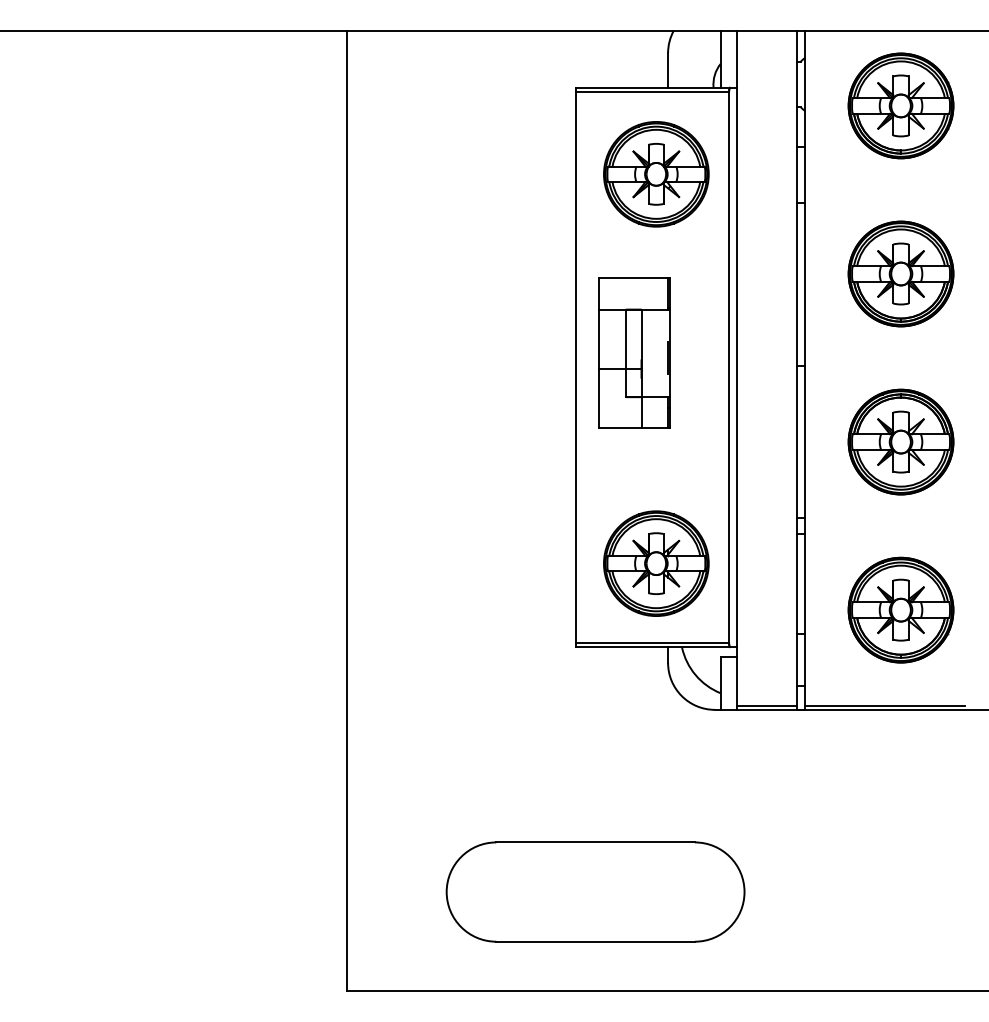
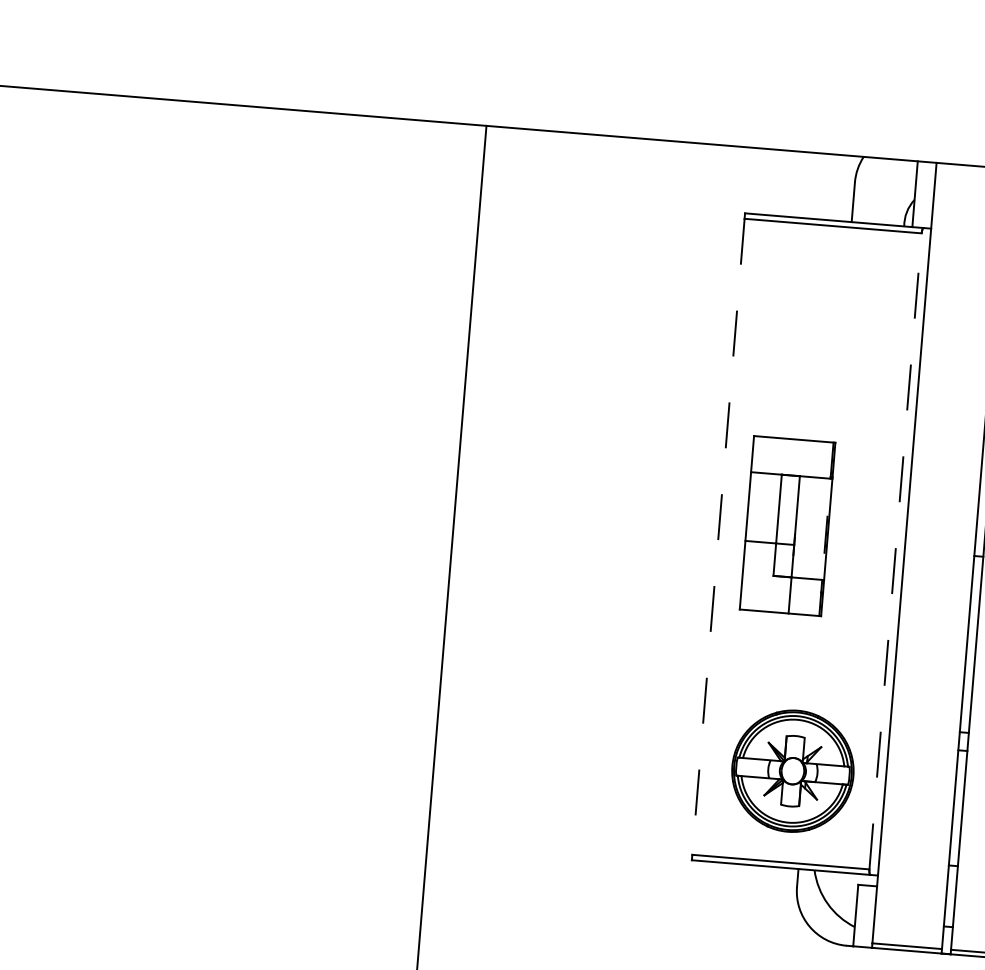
part: (656, 174) -> (830, 321), removed
line: (729, 366) -> (896, 550), solid -> dashed
line: (575, 367) -> (718, 536), solid -> dashed

